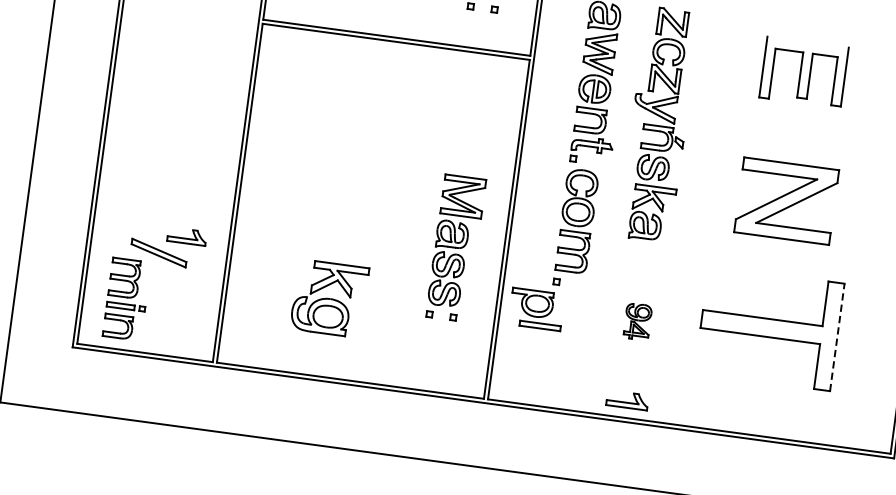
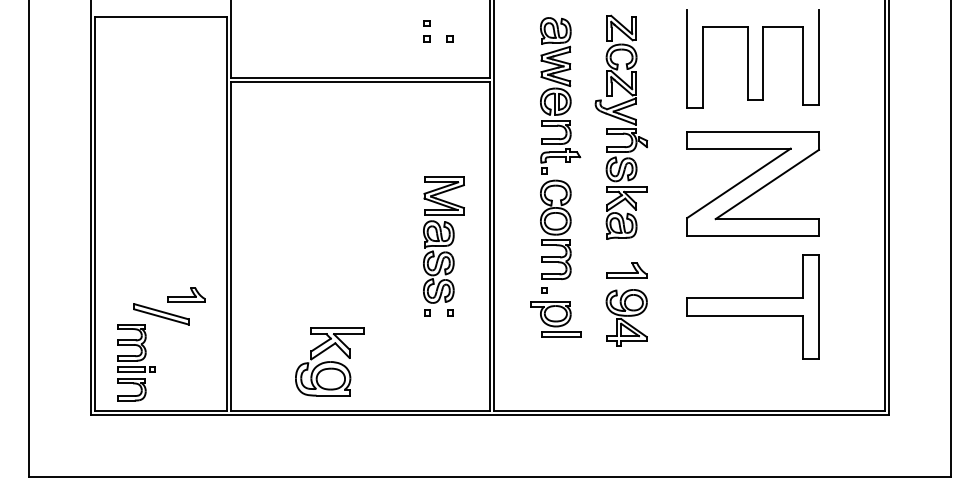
part: (803, 71) -> (752, 58), size x1.67
part: (786, 200) -> (752, 183), size x1.43
part: (455, 248) -> (443, 246), moved
part: (329, 298) -> (329, 361), moved
part: (536, 309) -> (555, 319), moved
part: (637, 321) -> (626, 317), size x1.67
line: (837, 336) -> (819, 306), dashed -> solid
part: (626, 400) -> (626, 270), moved

